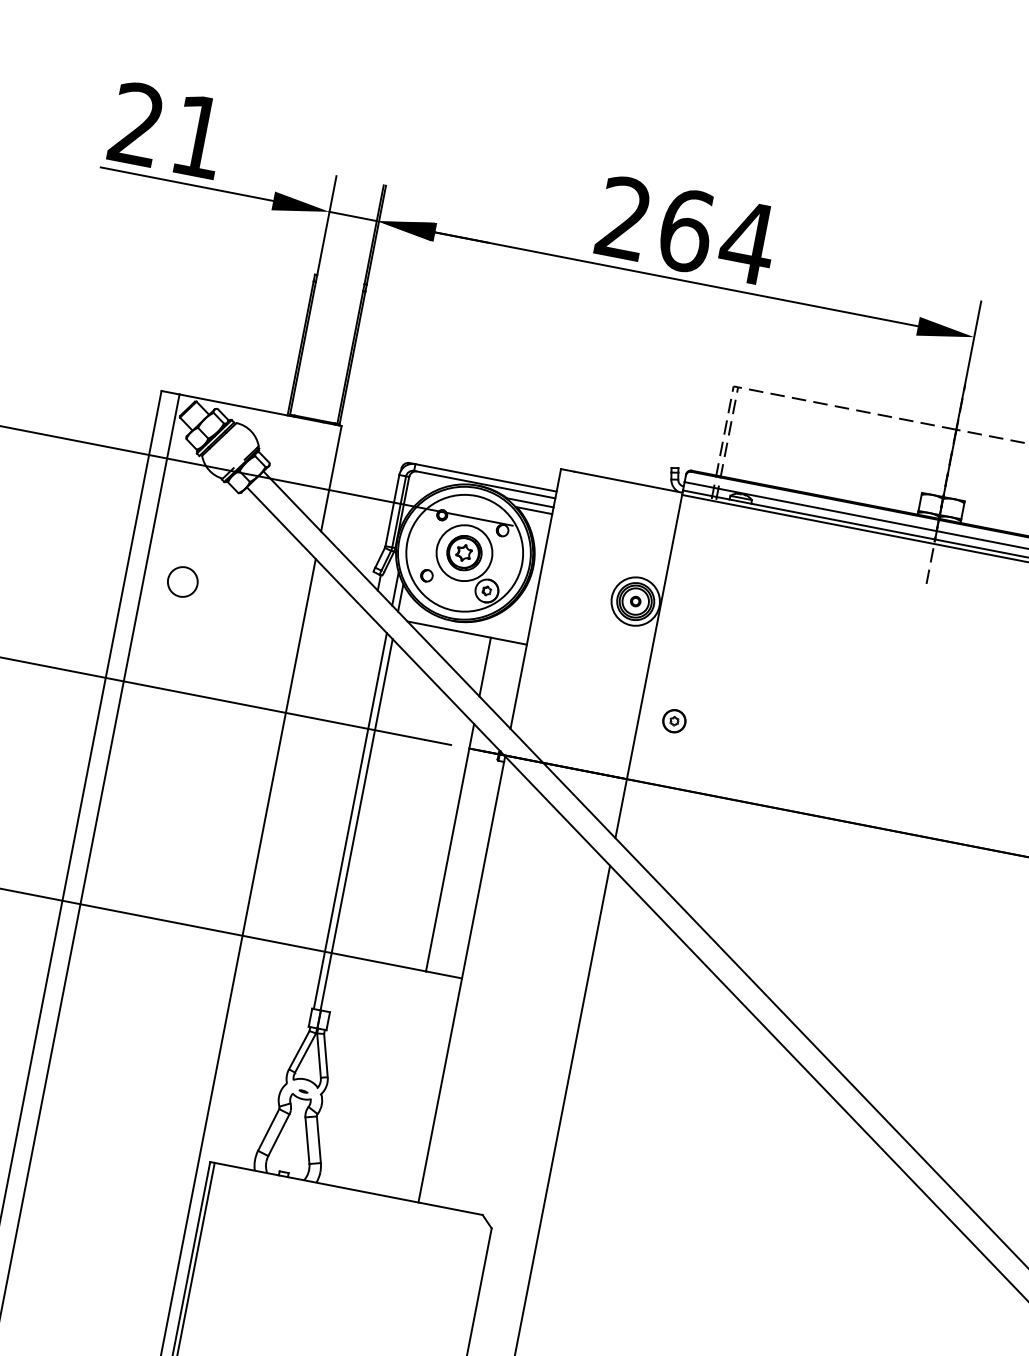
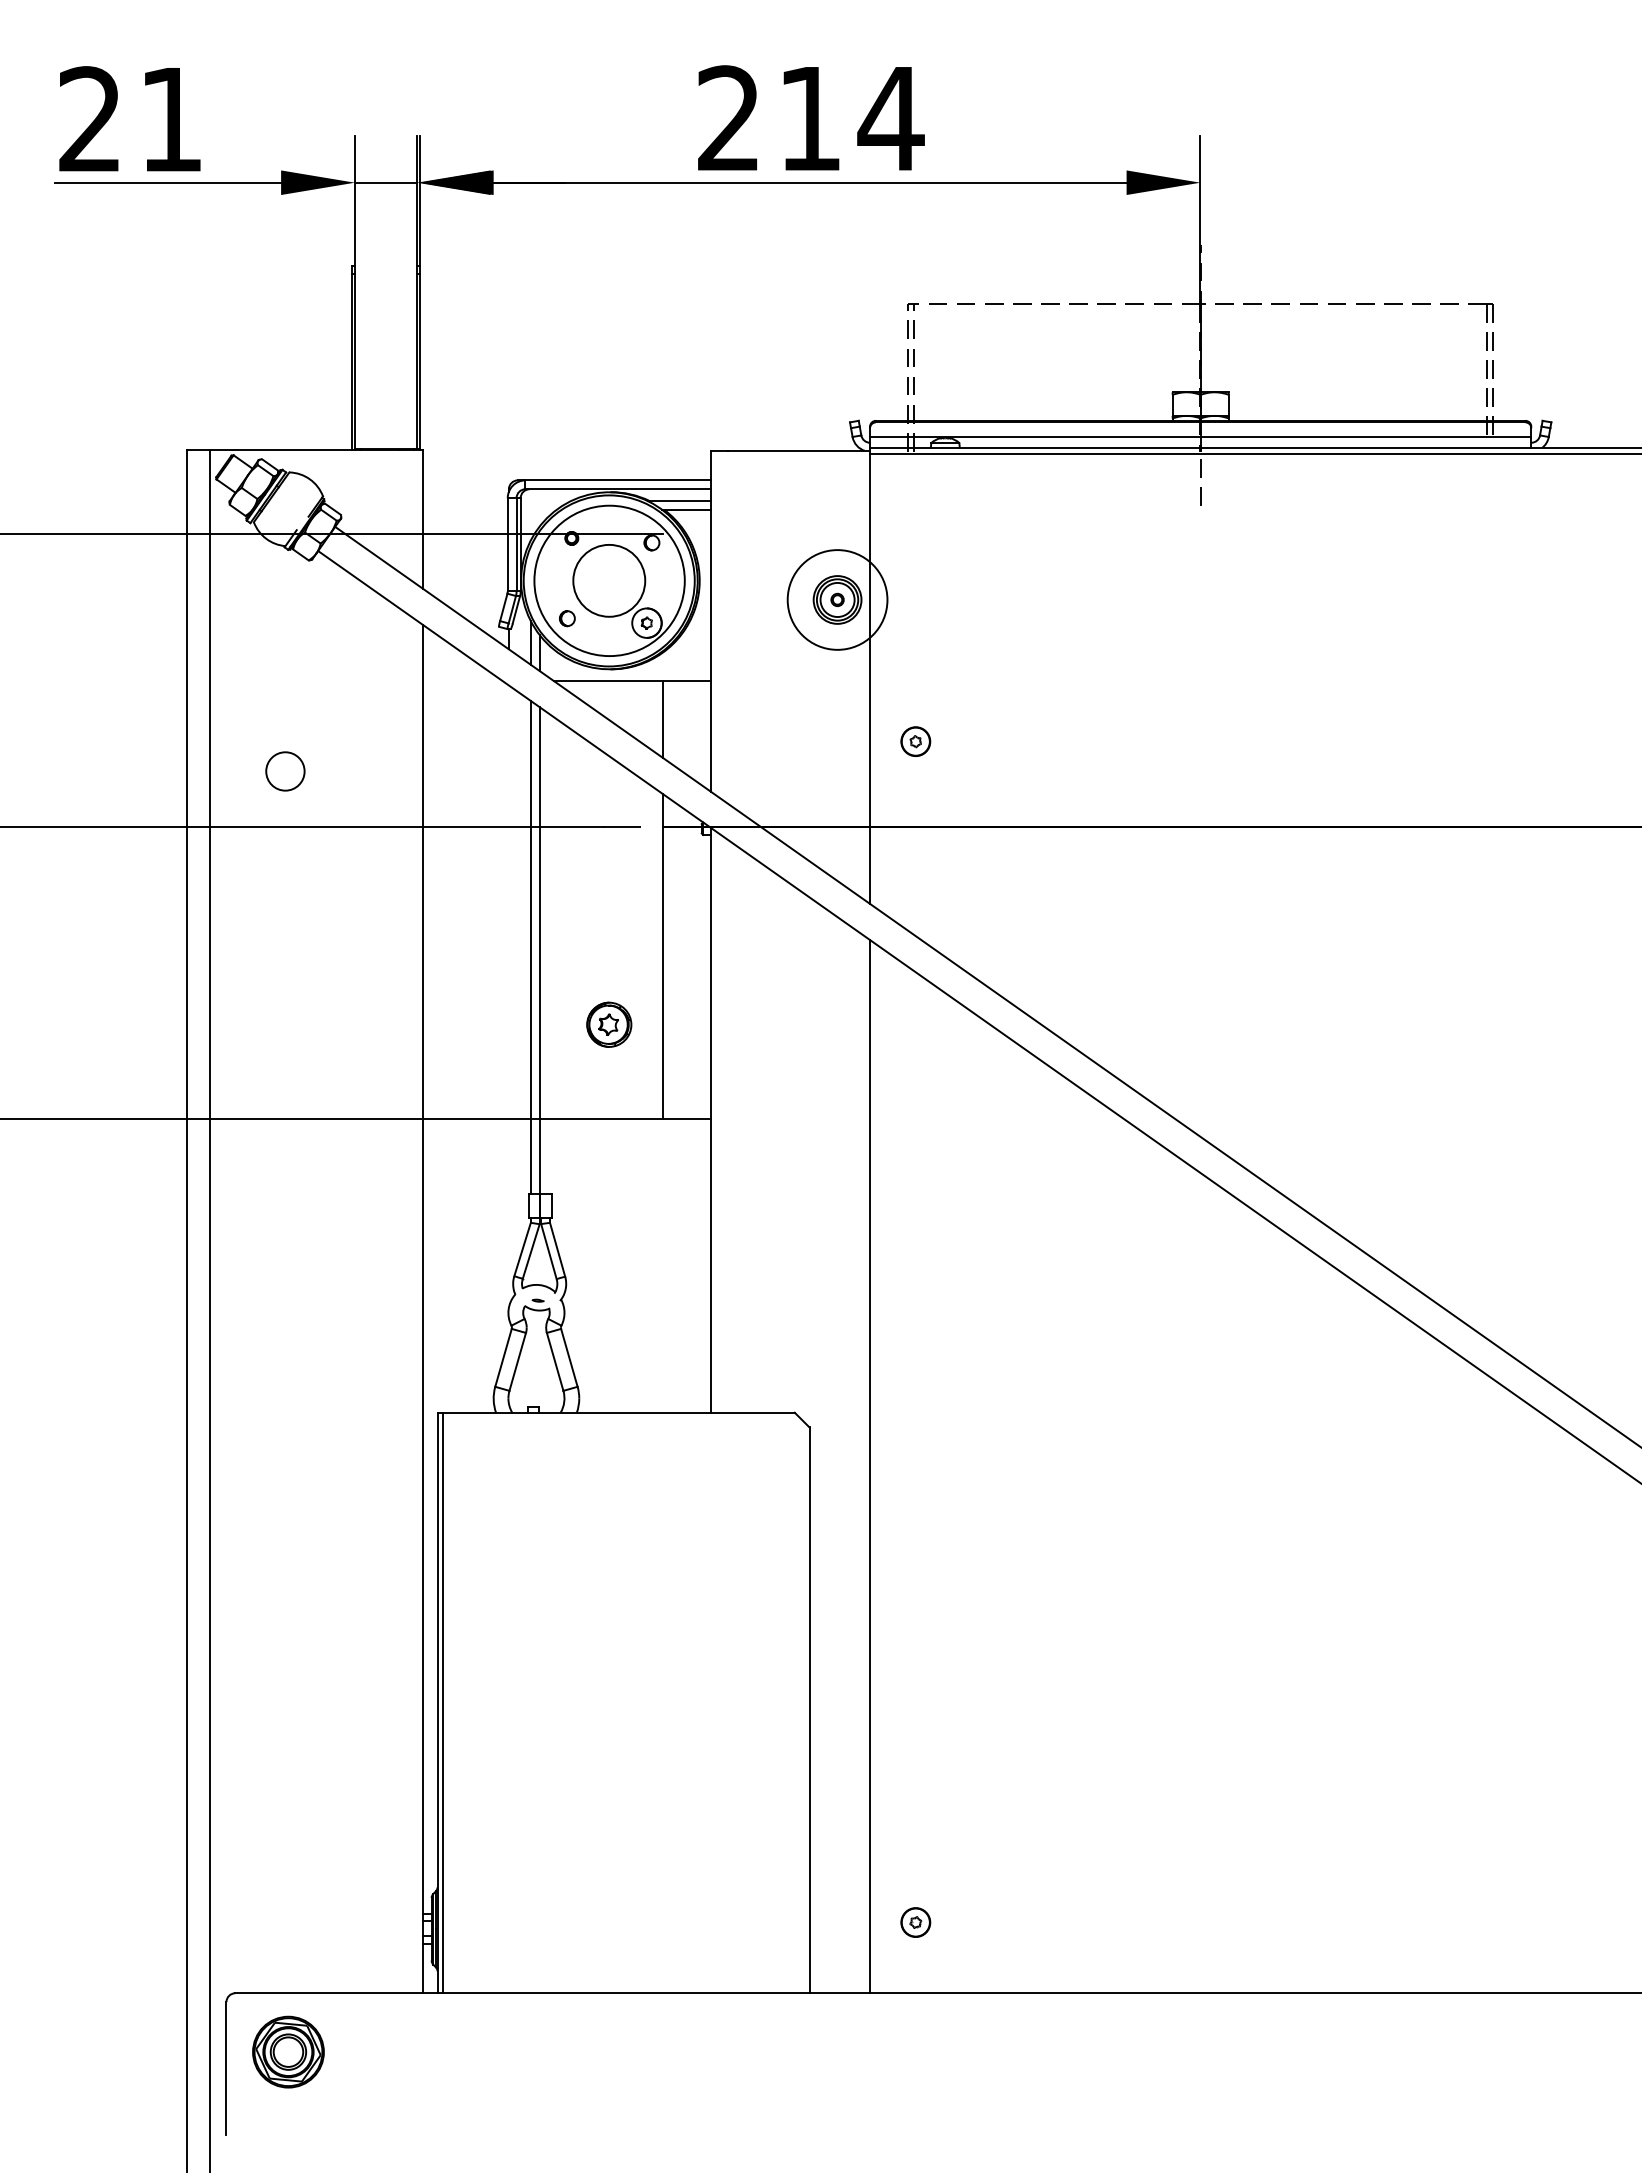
text: (686, 230) -> (810, 118), 264 -> 214
part: (464, 552) -> (609, 1024), moved
circle: (182, 582) -> (285, 771), moved
circle: (635, 601) -> (837, 599), size x1.6

